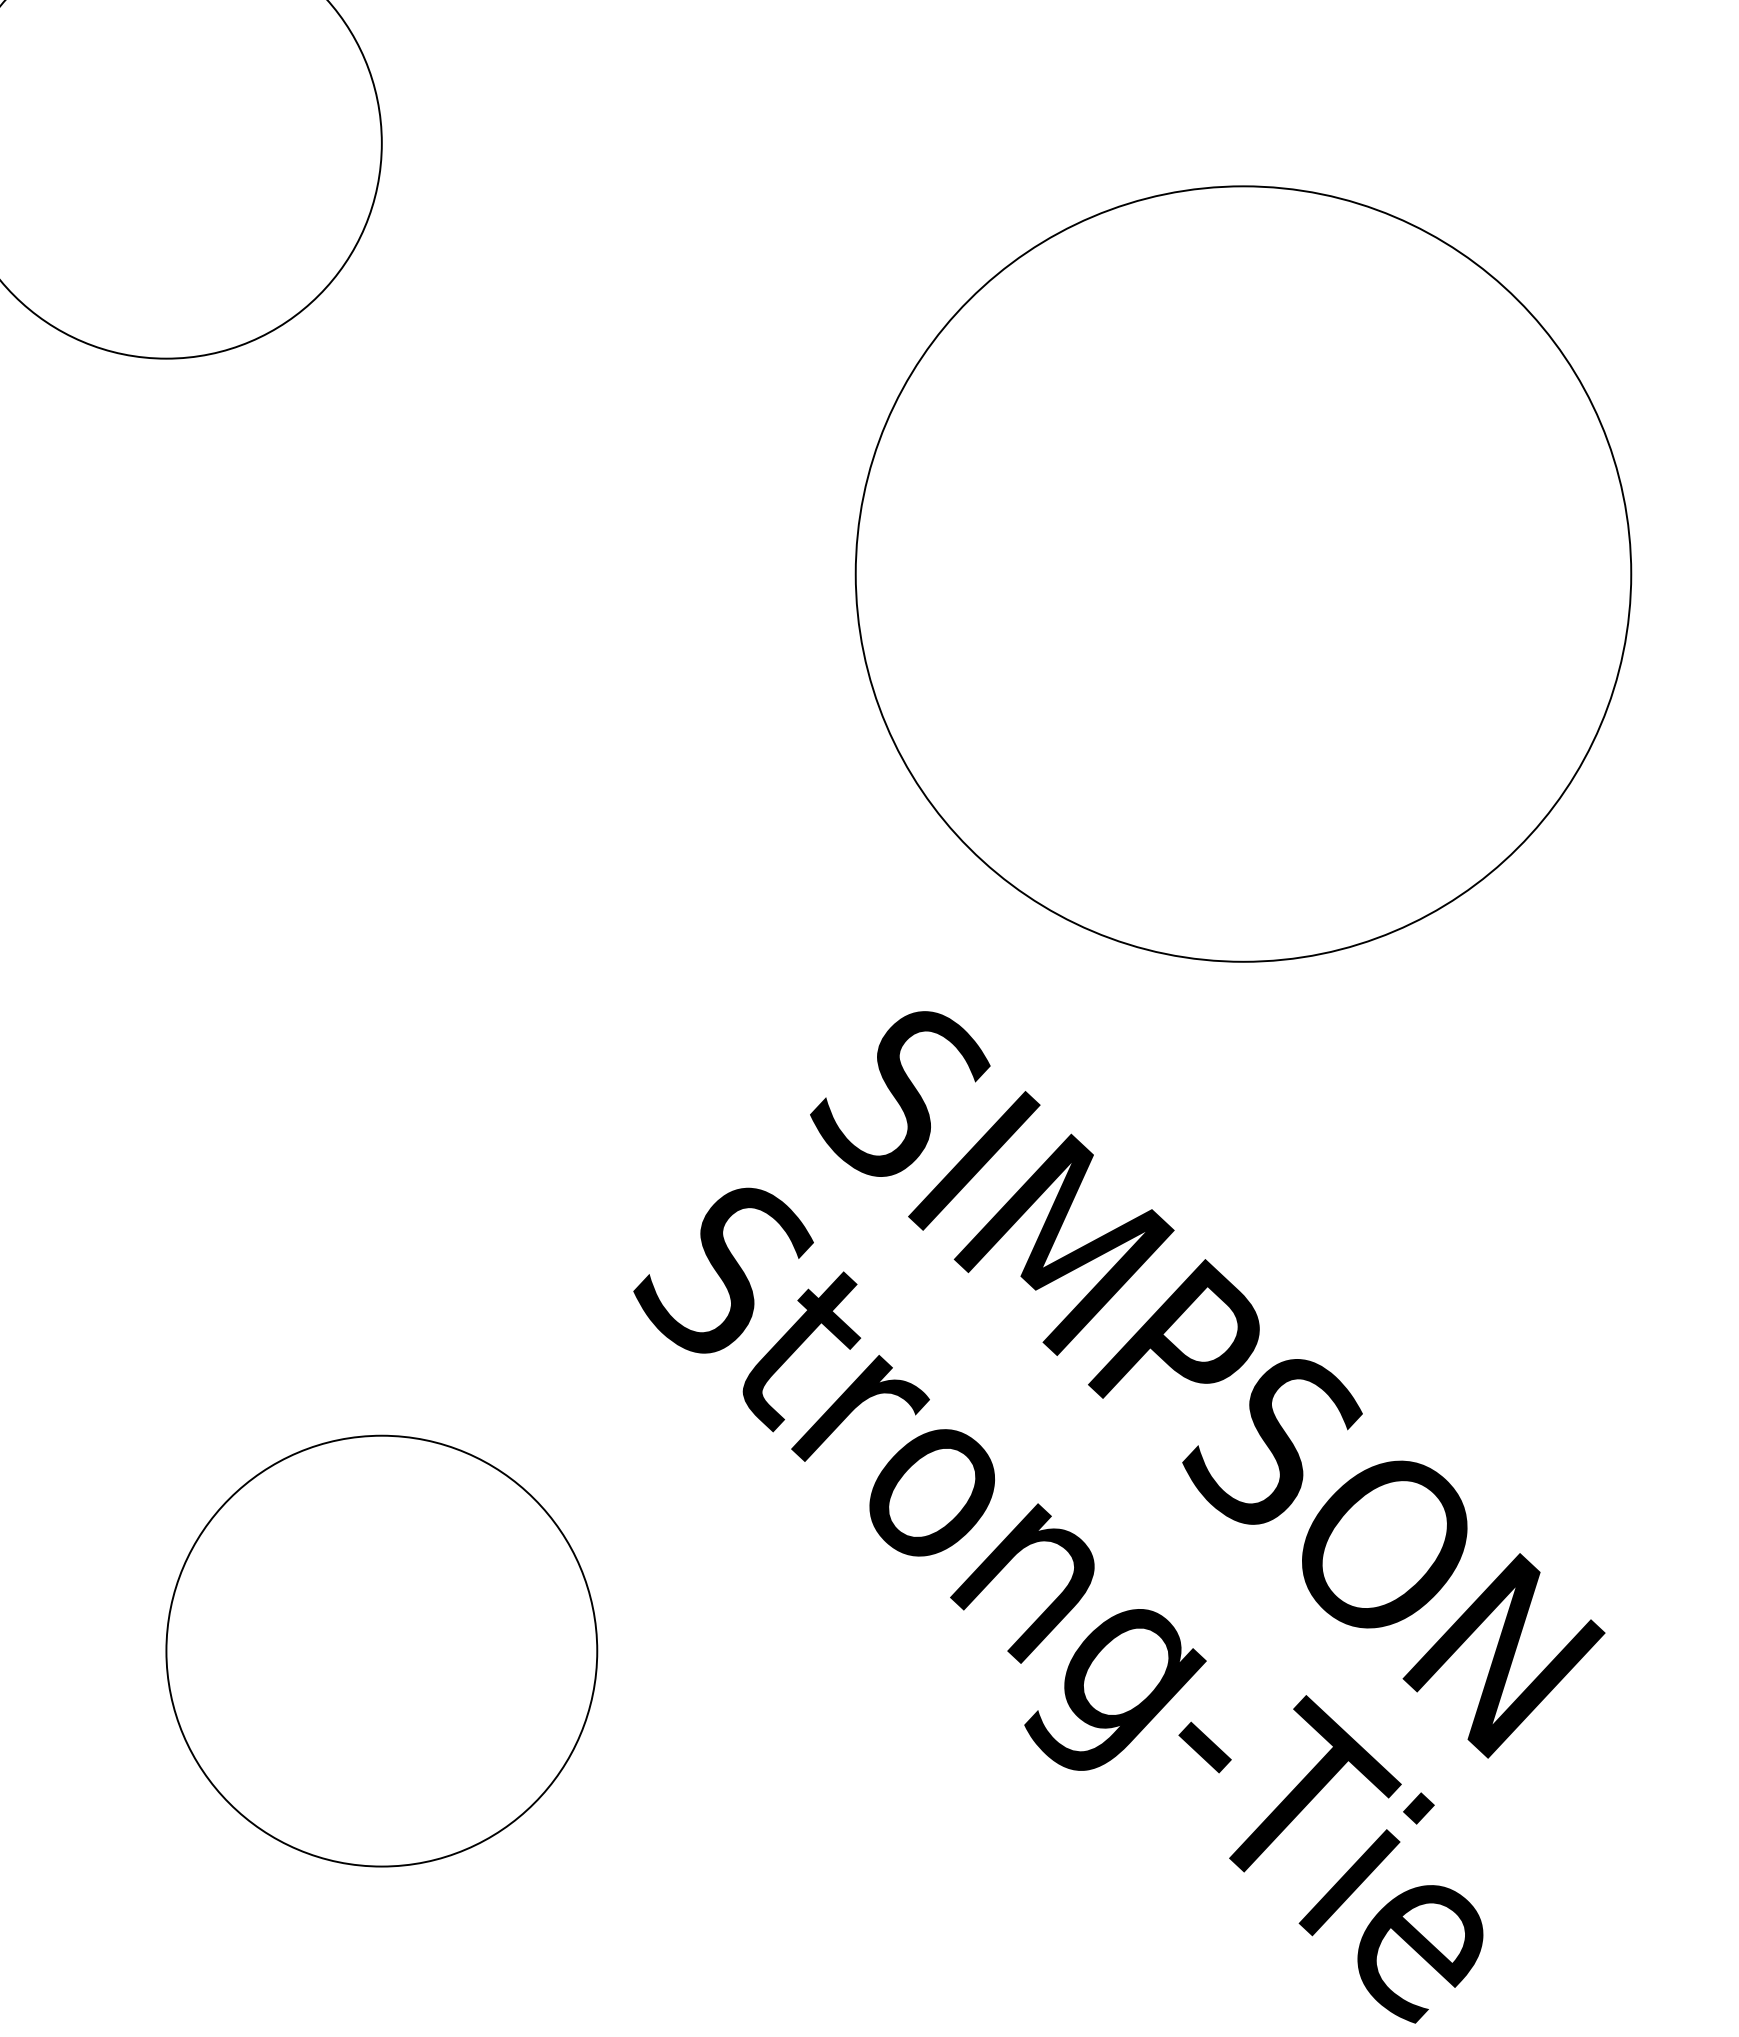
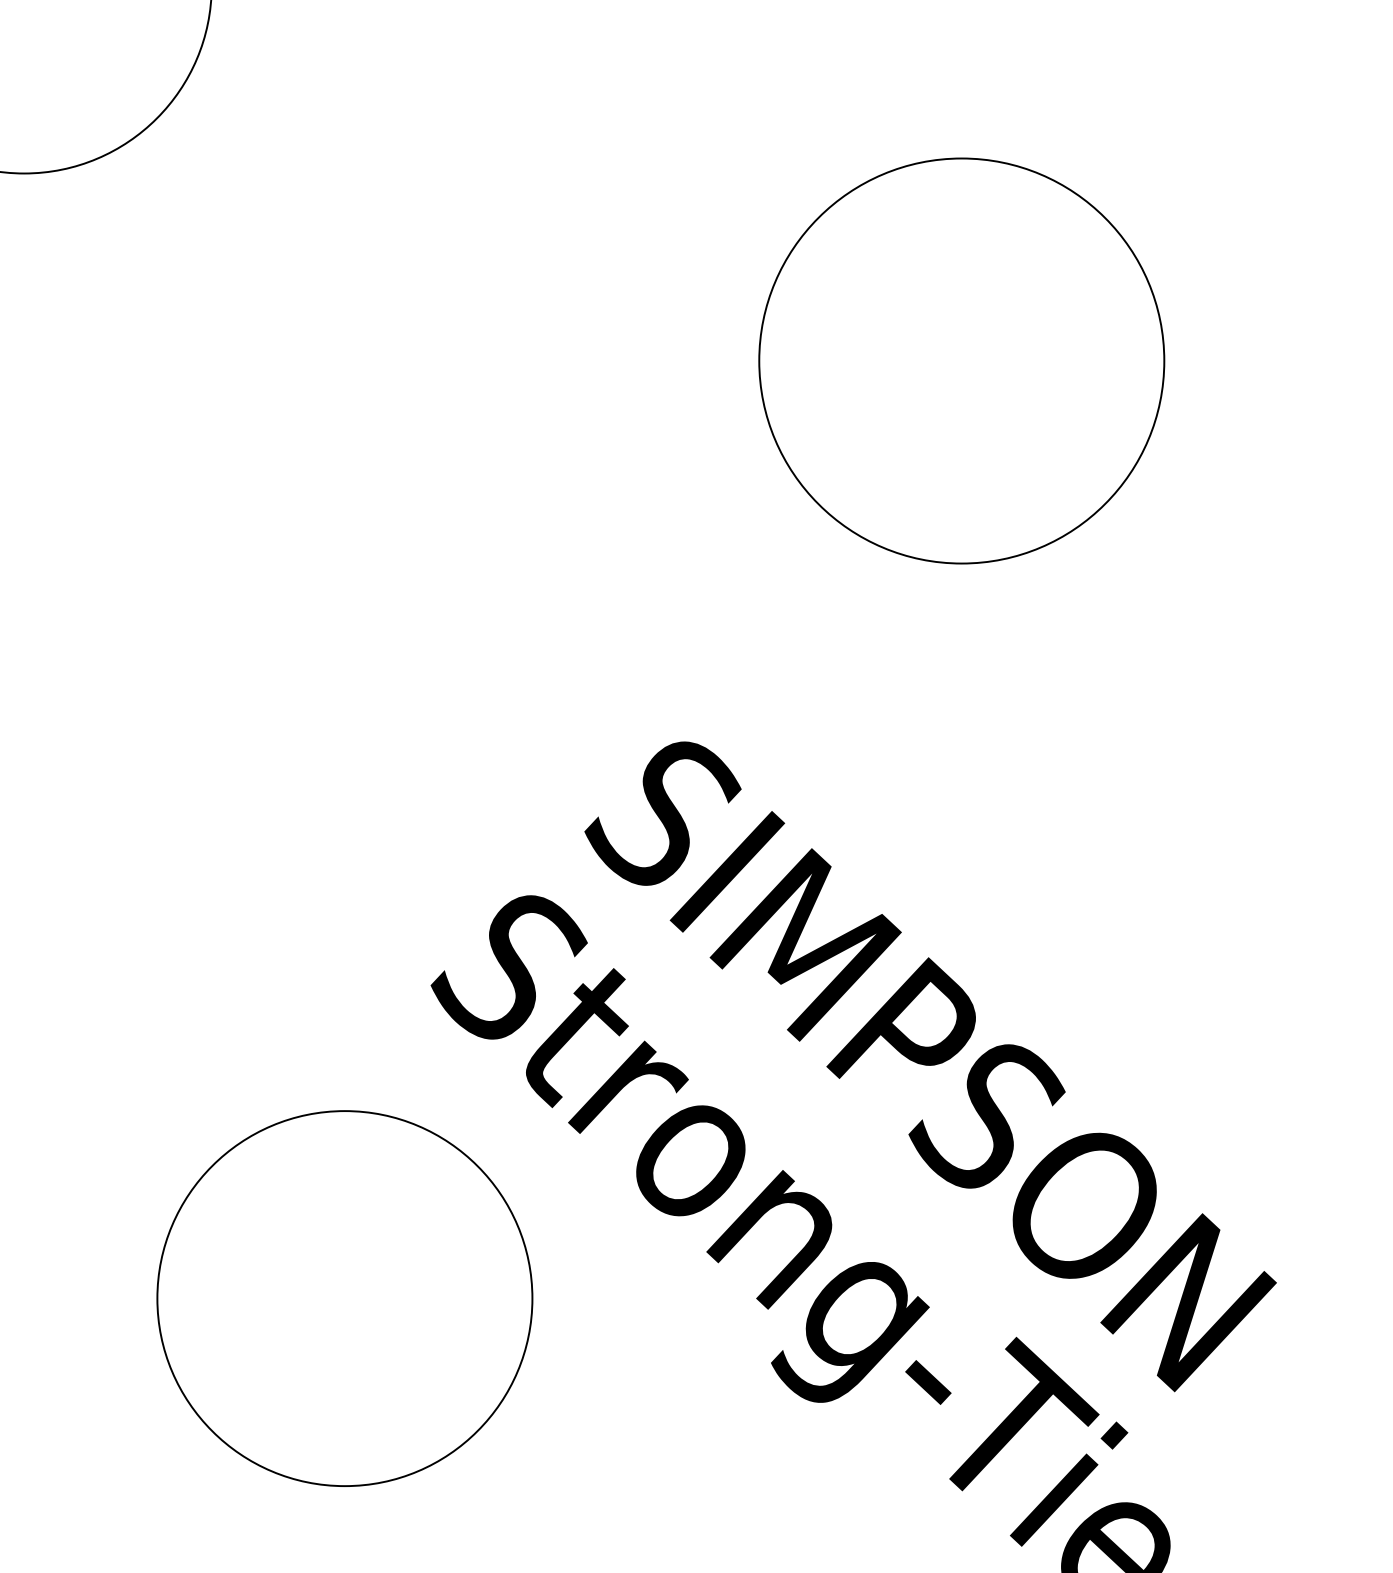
circle: (1243, 573) -> (961, 360), size x0.6
circle: (381, 1650) -> (344, 1298), moved

